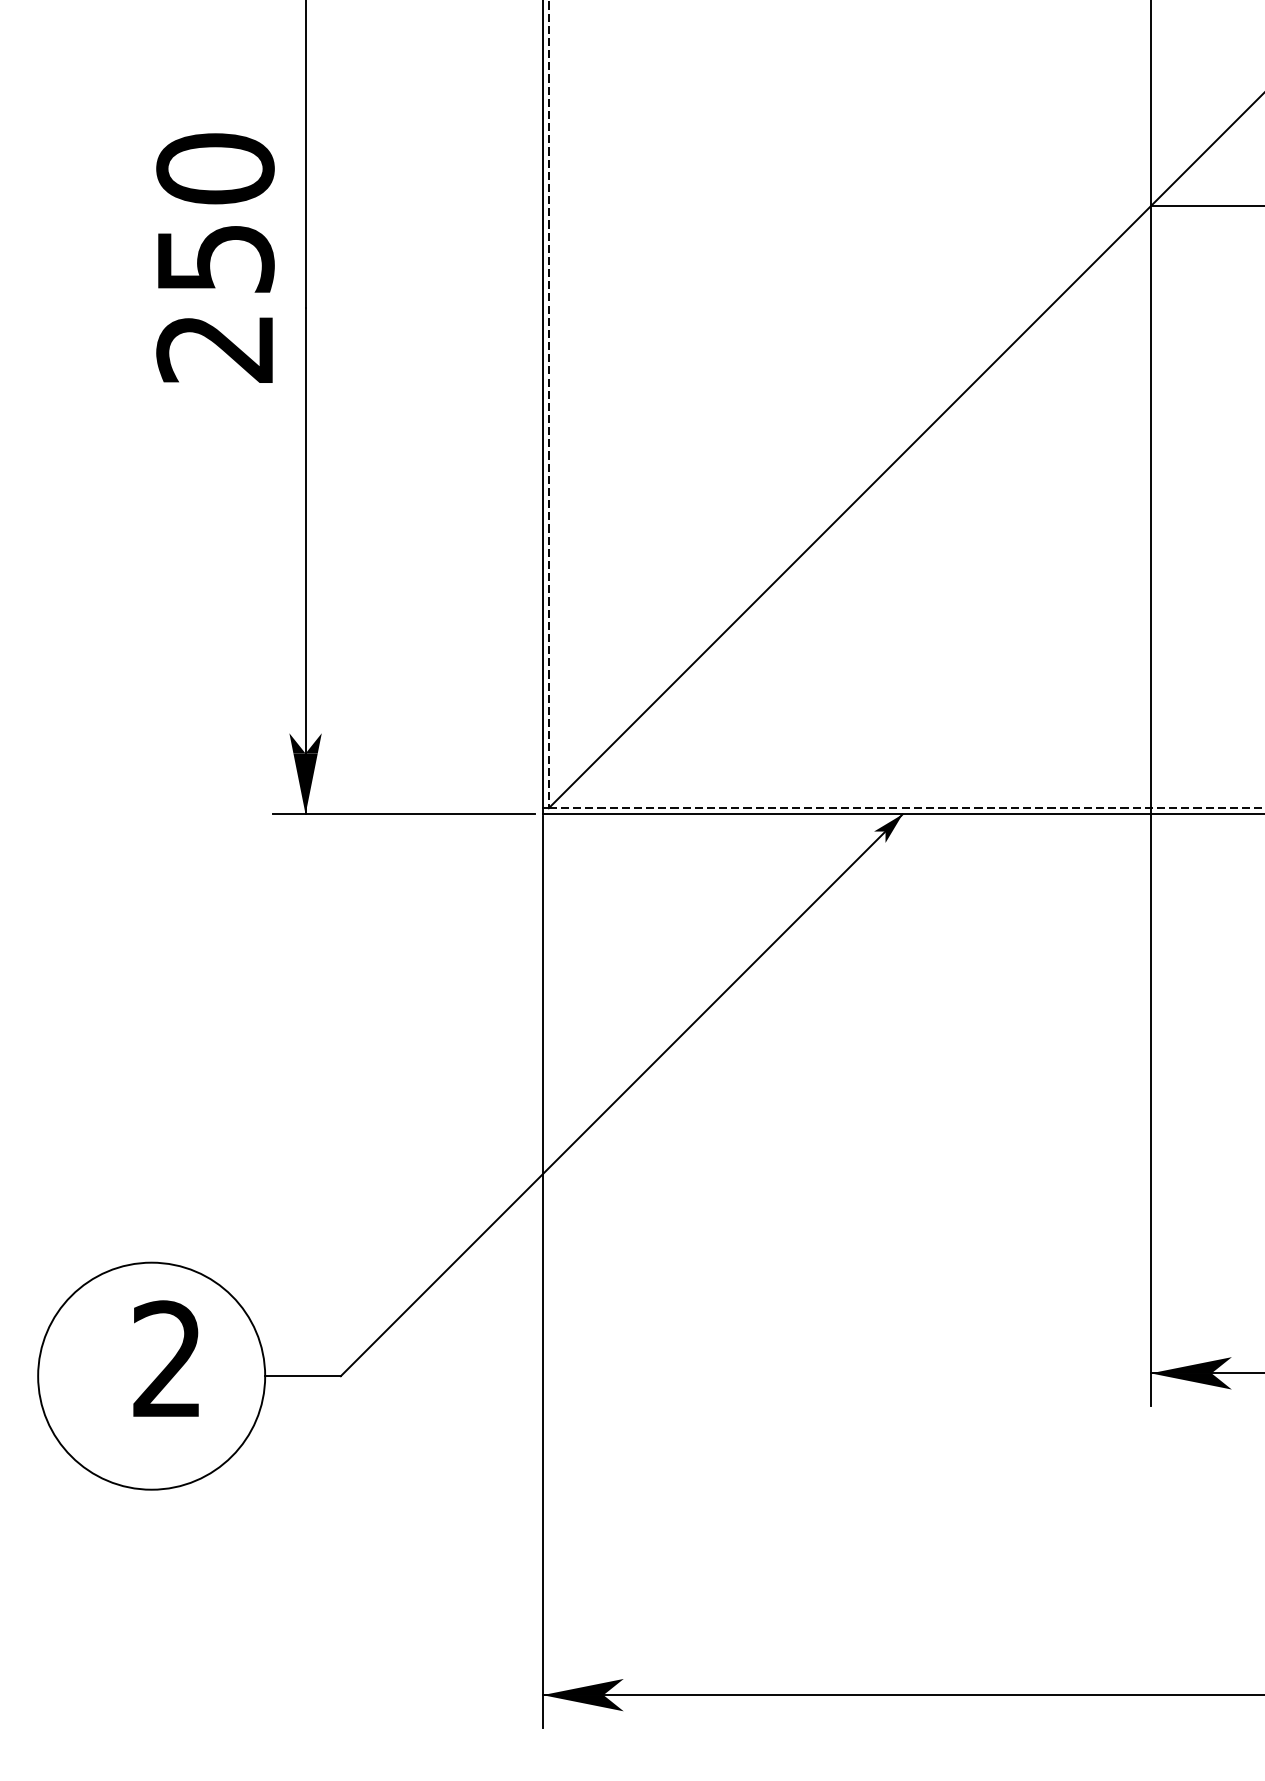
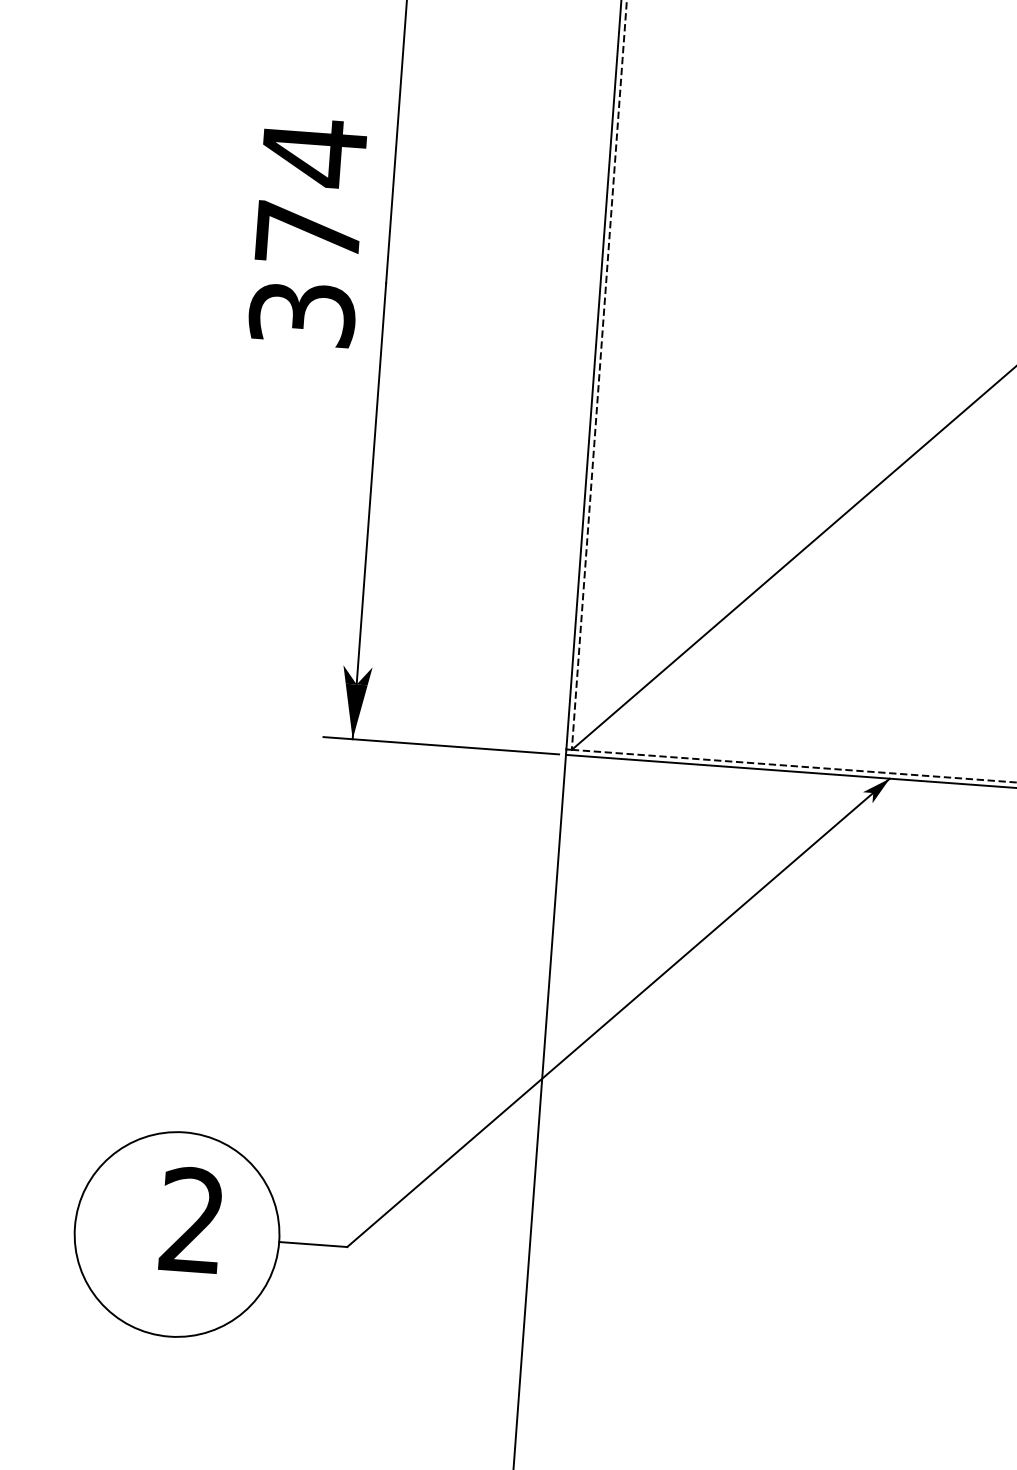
text: (215, 256) -> (308, 231), 250 -> 374

